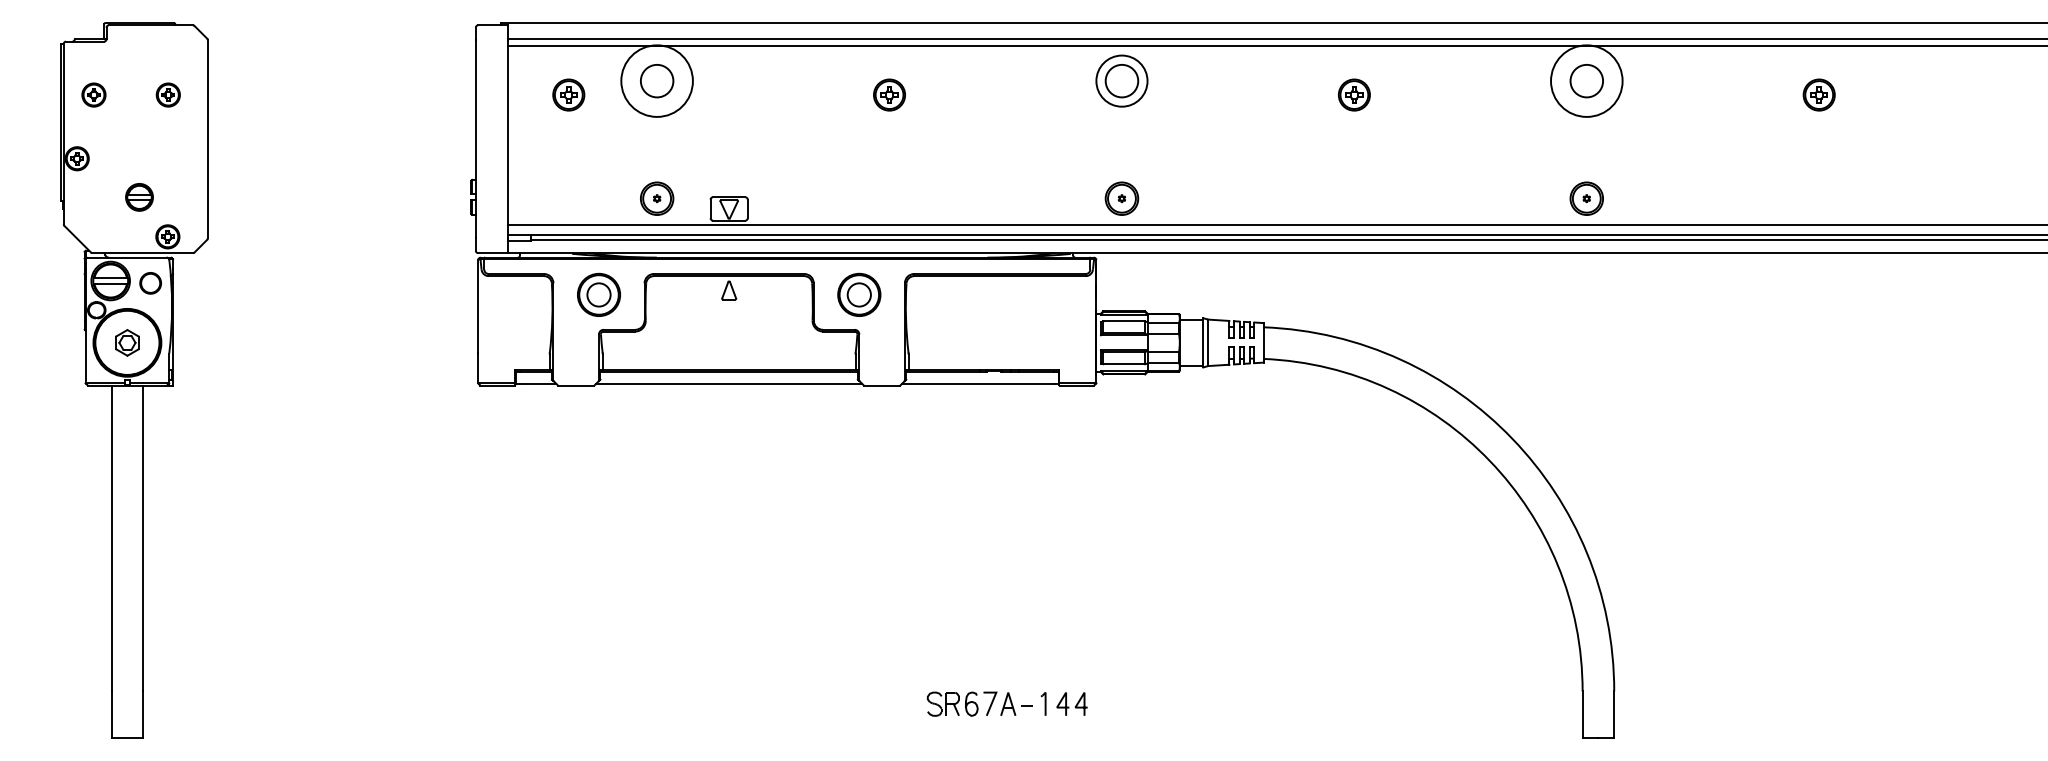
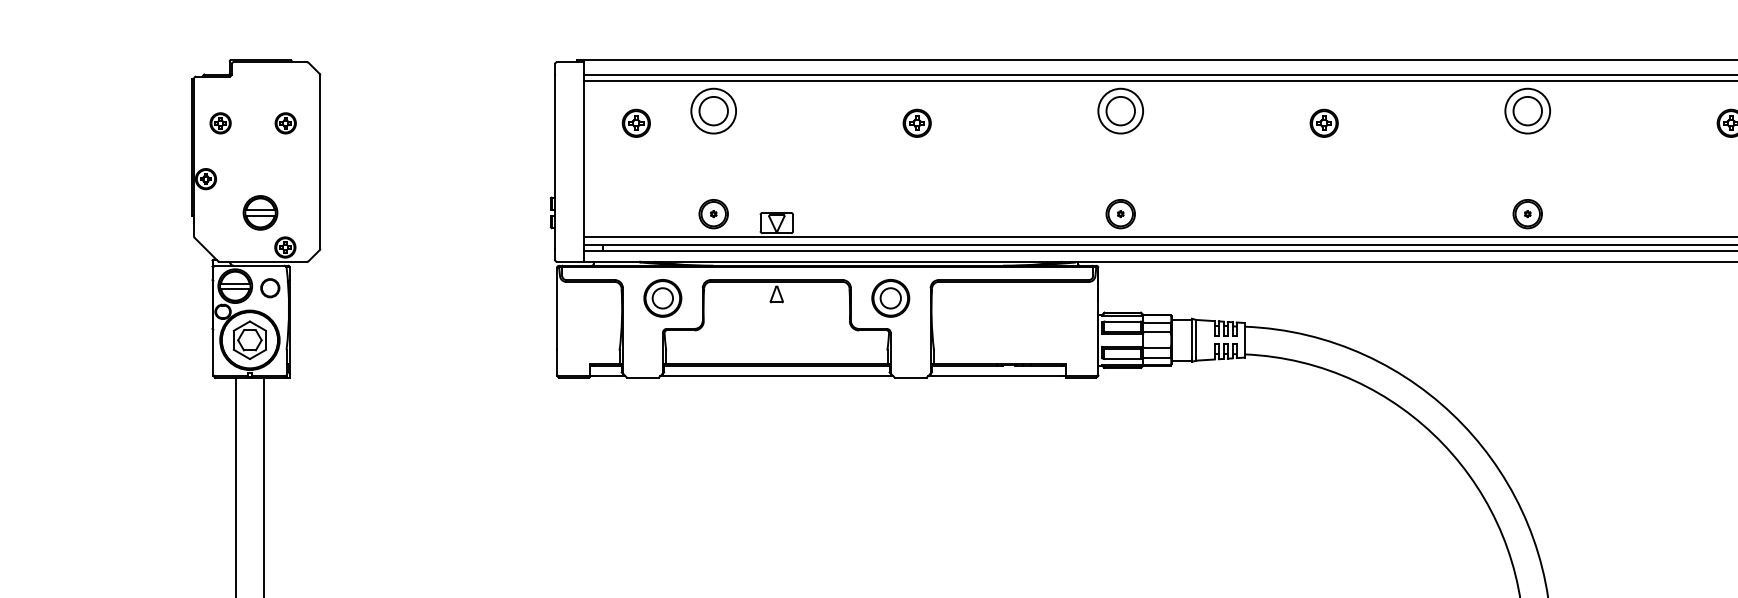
circle: (656, 80) -> (713, 110), size x0.71
circle: (1586, 80) -> (1527, 110), size x0.71
part: (139, 197) -> (260, 213), size x1.43
part: (127, 342) -> (249, 340), size x1.67

